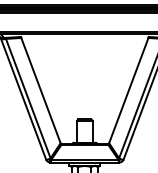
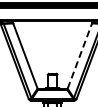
line: (128, 91) -> (79, 56), solid -> dashed

